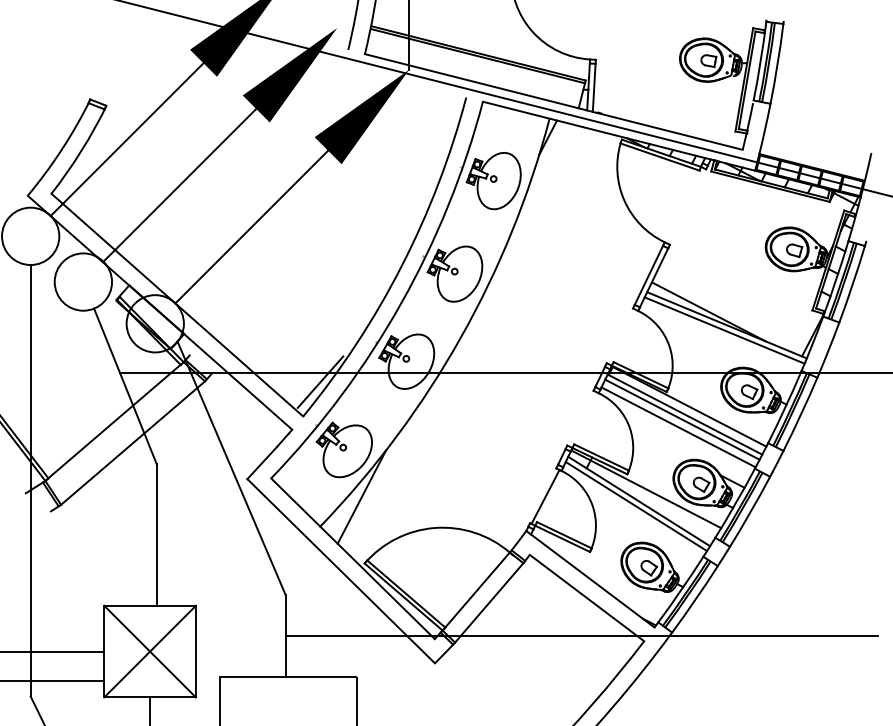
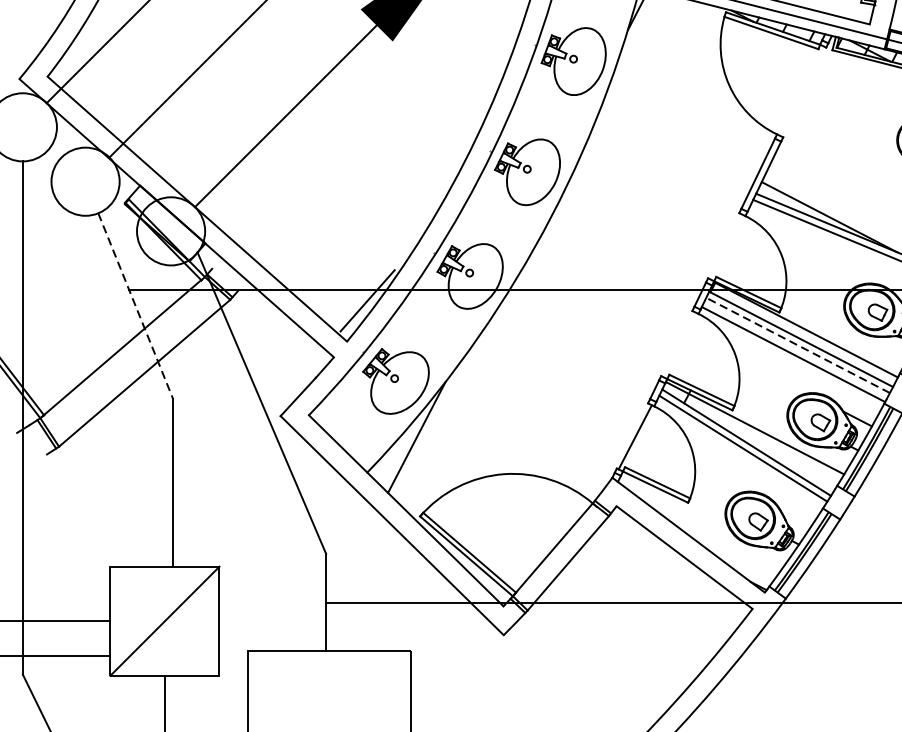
line: (125, 387) -> (135, 307), solid -> dashed
line: (682, 419) -> (798, 345), solid -> dashed
line: (149, 651) -> (164, 621), removed

